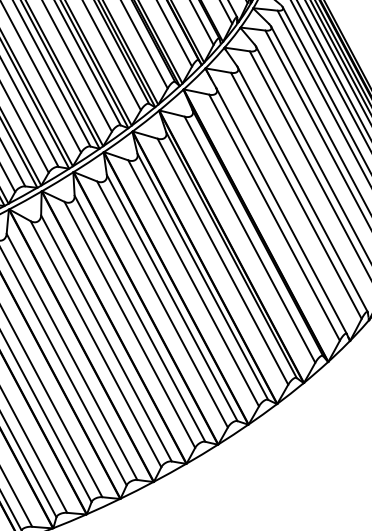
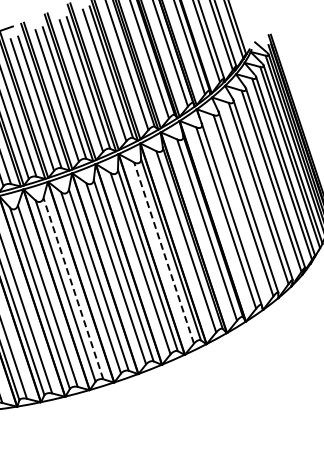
line: (192, 282) -> (163, 252), solid -> dashed
line: (72, 356) -> (73, 288), solid -> dashed

